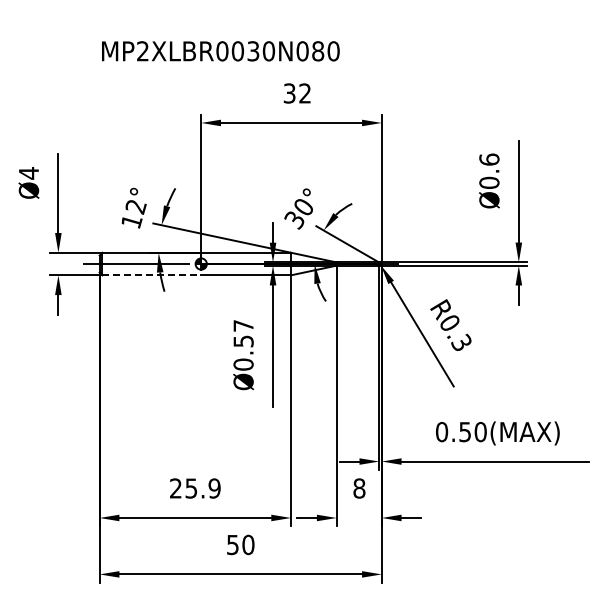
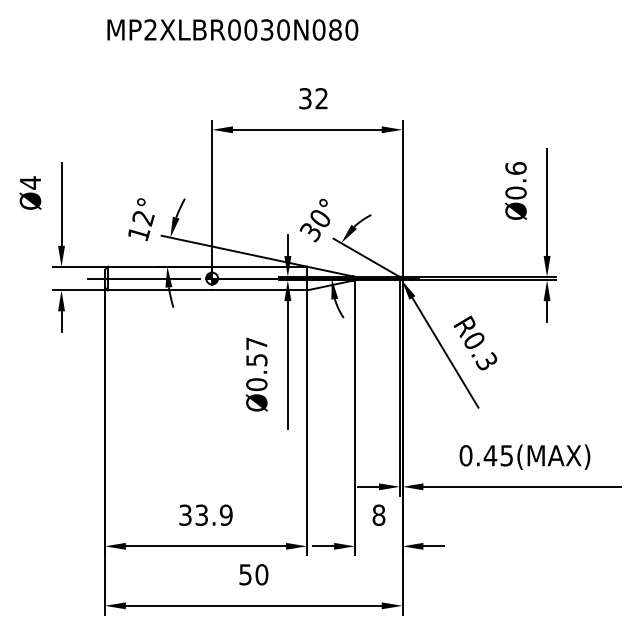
text: (220, 51) -> (232, 30), moved
line: (152, 275) -> (160, 290), dashed -> solid
text: (472, 431) -> (498, 455), 0.50(MAX) -> 0.45(MAX)
text: (183, 488) -> (193, 515), 25.9 -> 33.9

